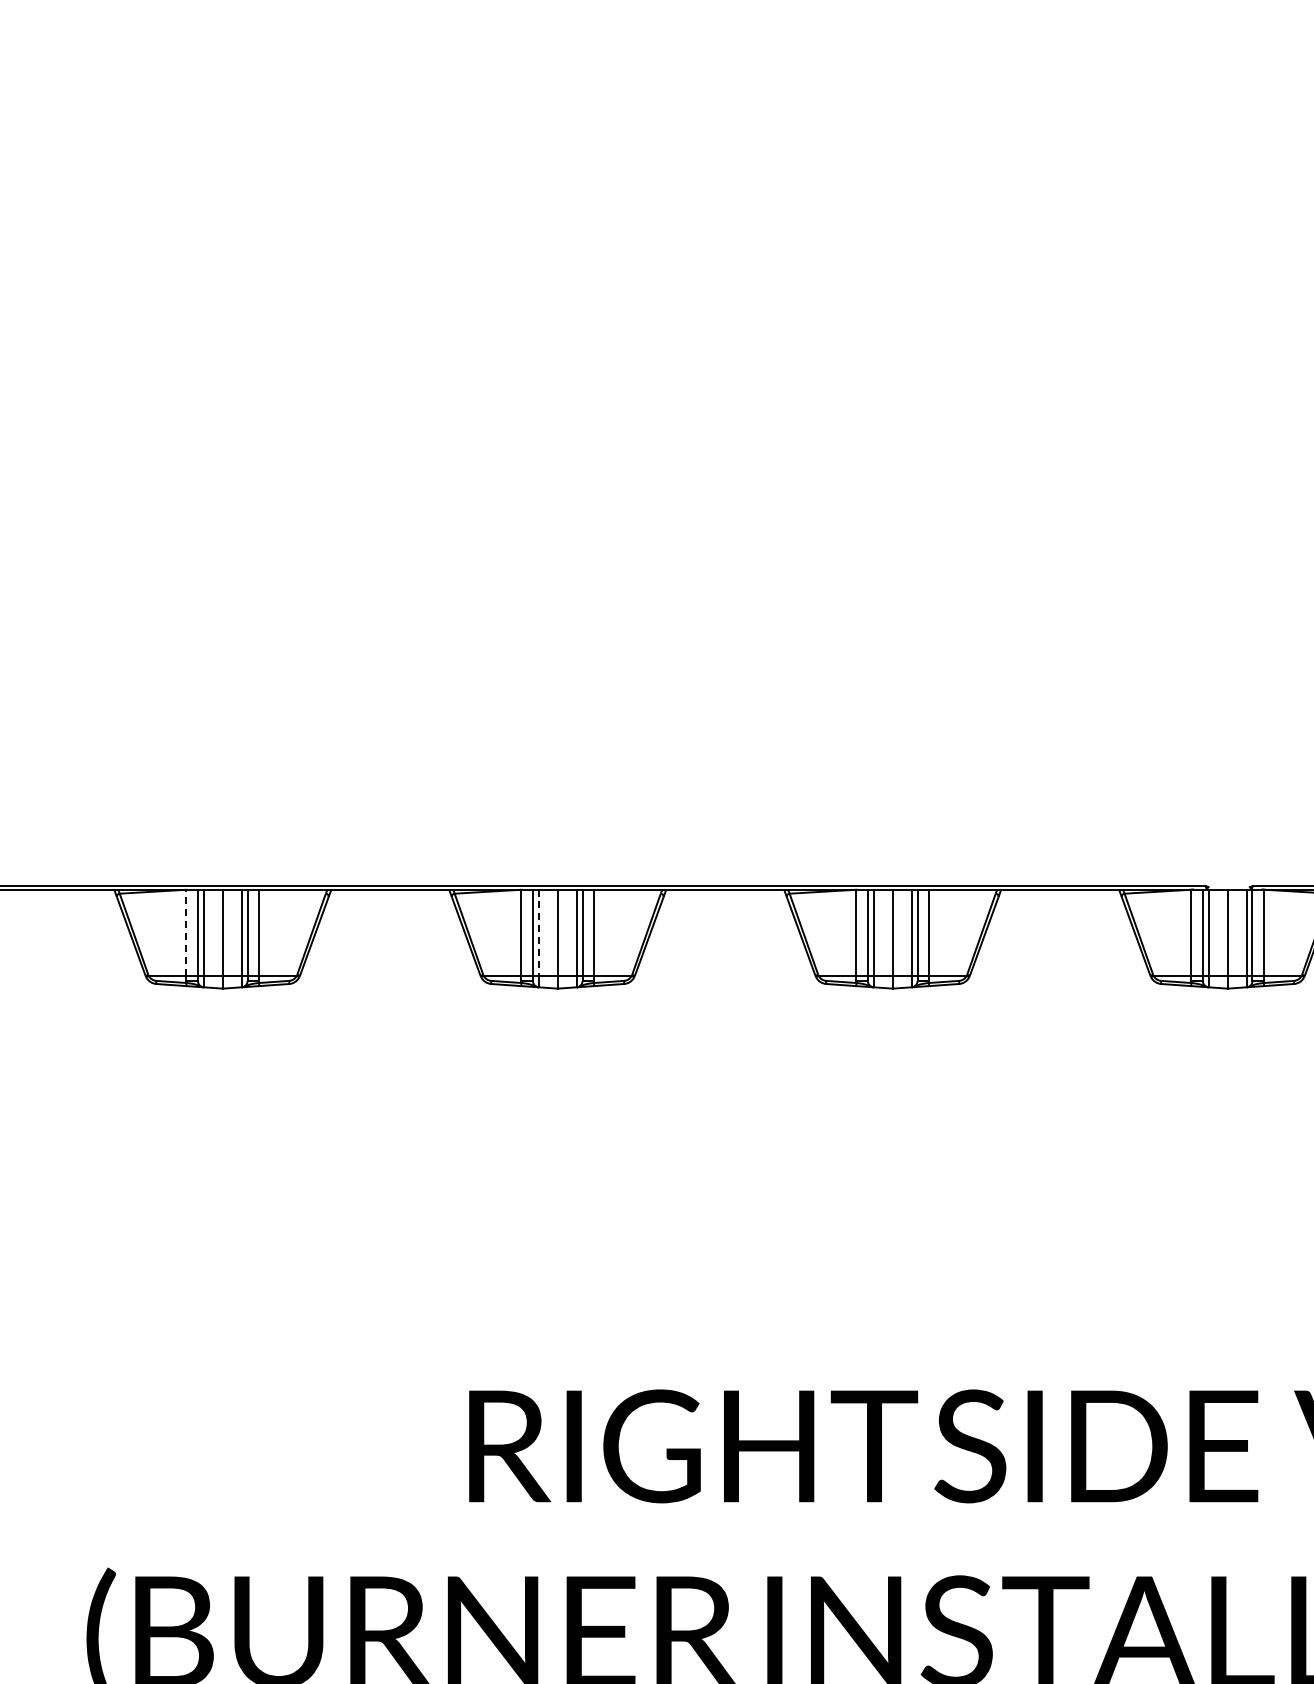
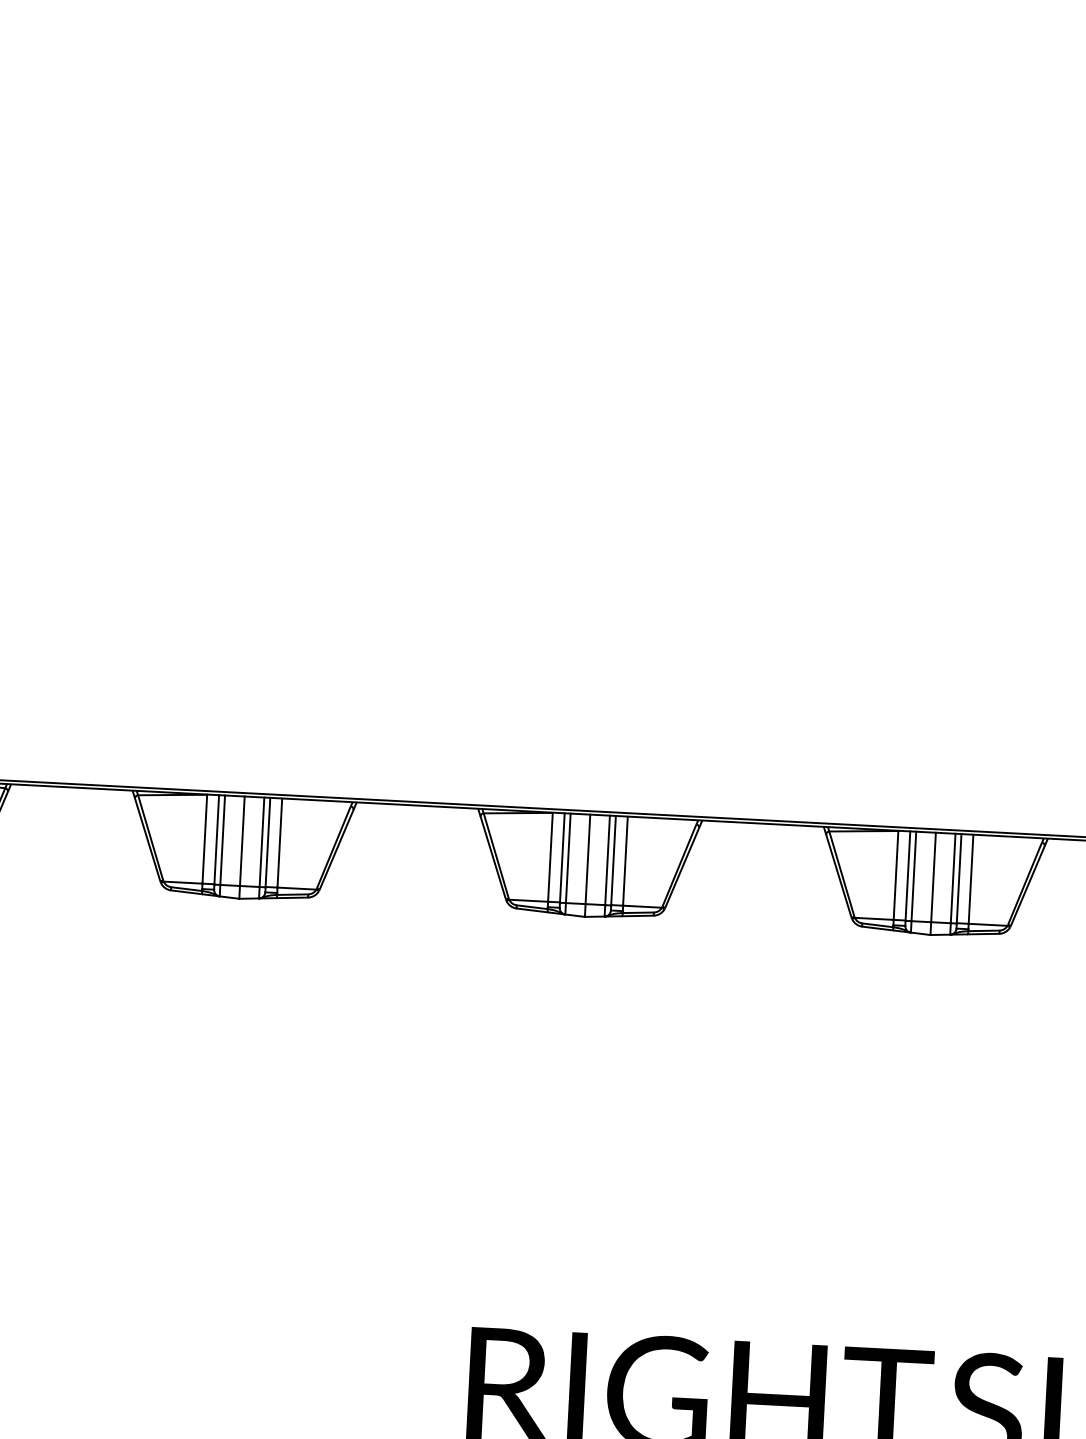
line: (186, 932) -> (204, 838), dashed -> solid
line: (538, 933) -> (568, 858), dashed -> solid

